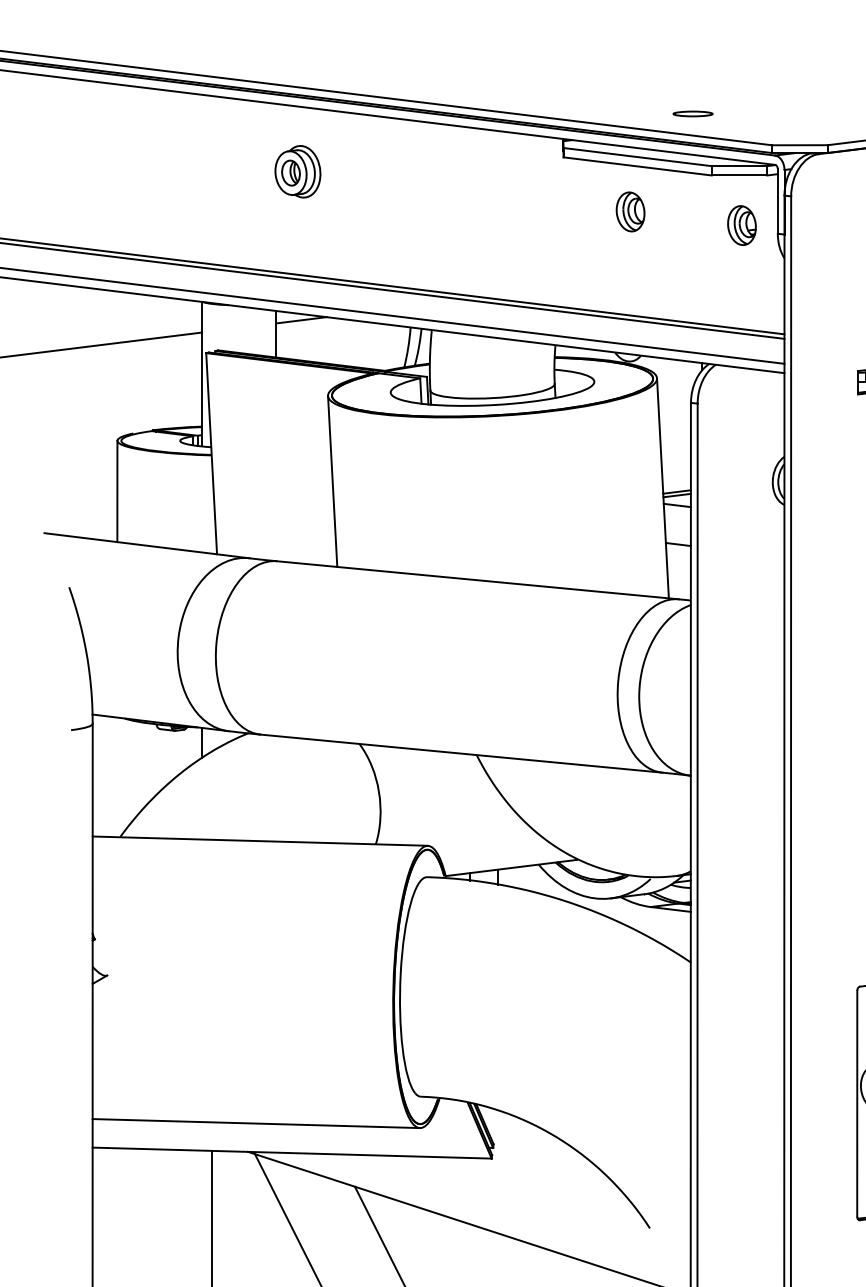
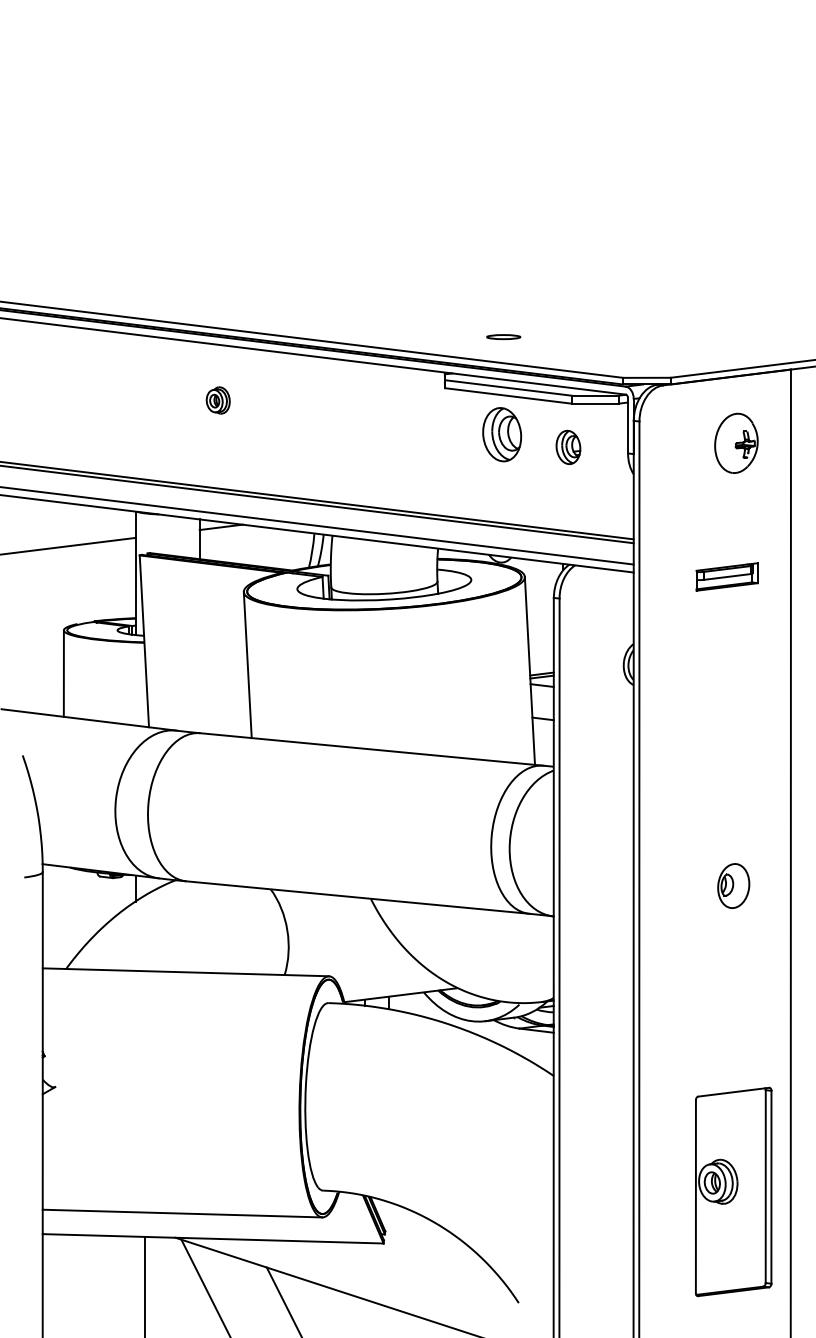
part: (692, 114) -> (503, 337), moved
part: (298, 171) -> (218, 400), size x0.6
part: (630, 211) -> (502, 434), size x1.6
part: (742, 225) -> (568, 447), moved

